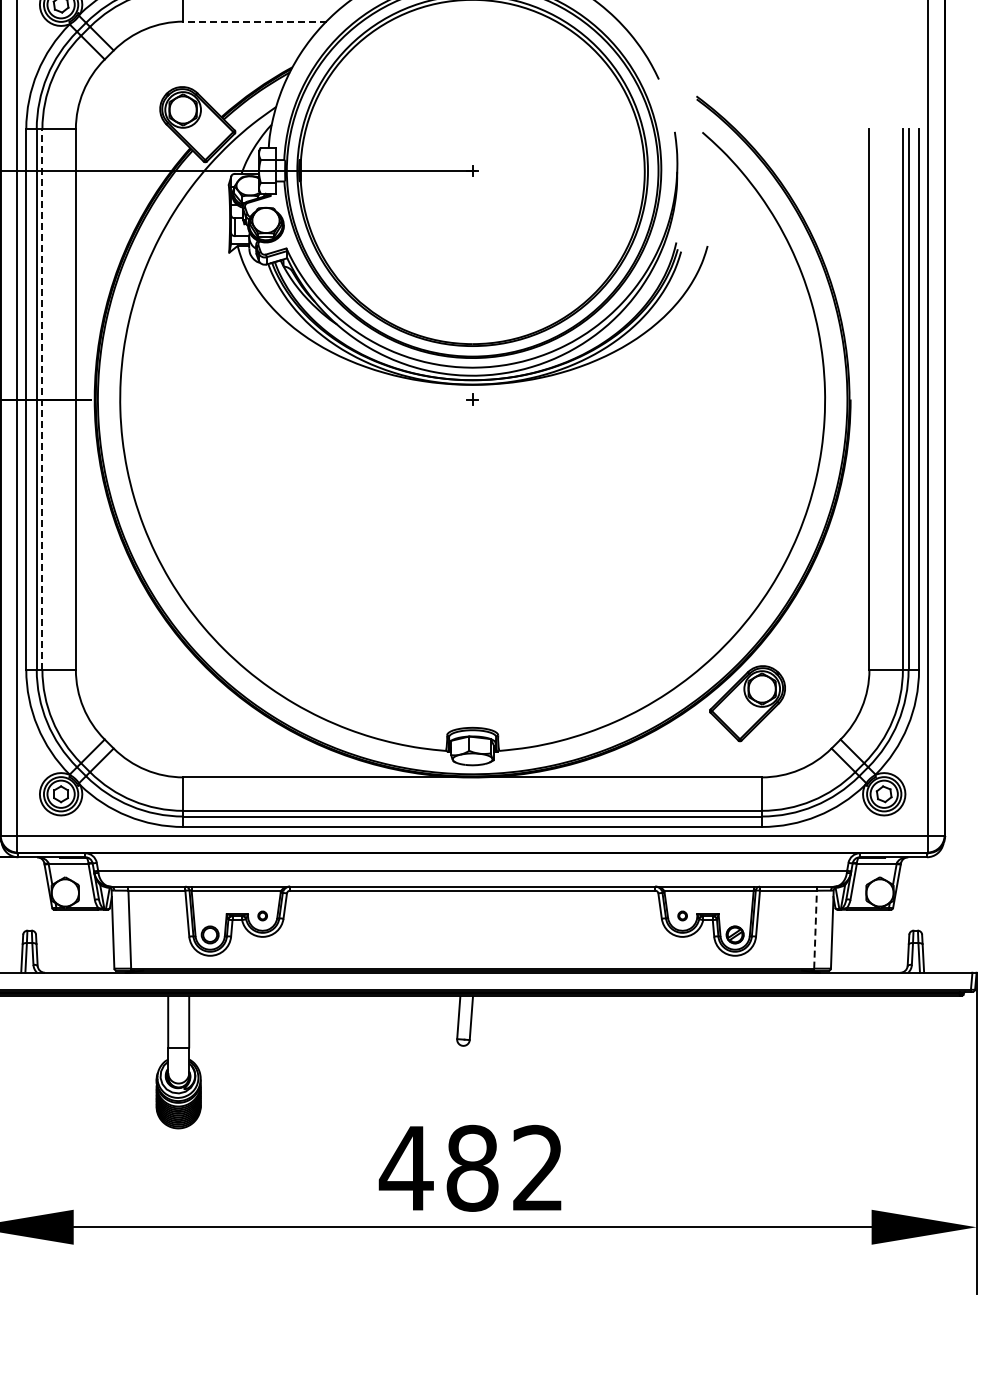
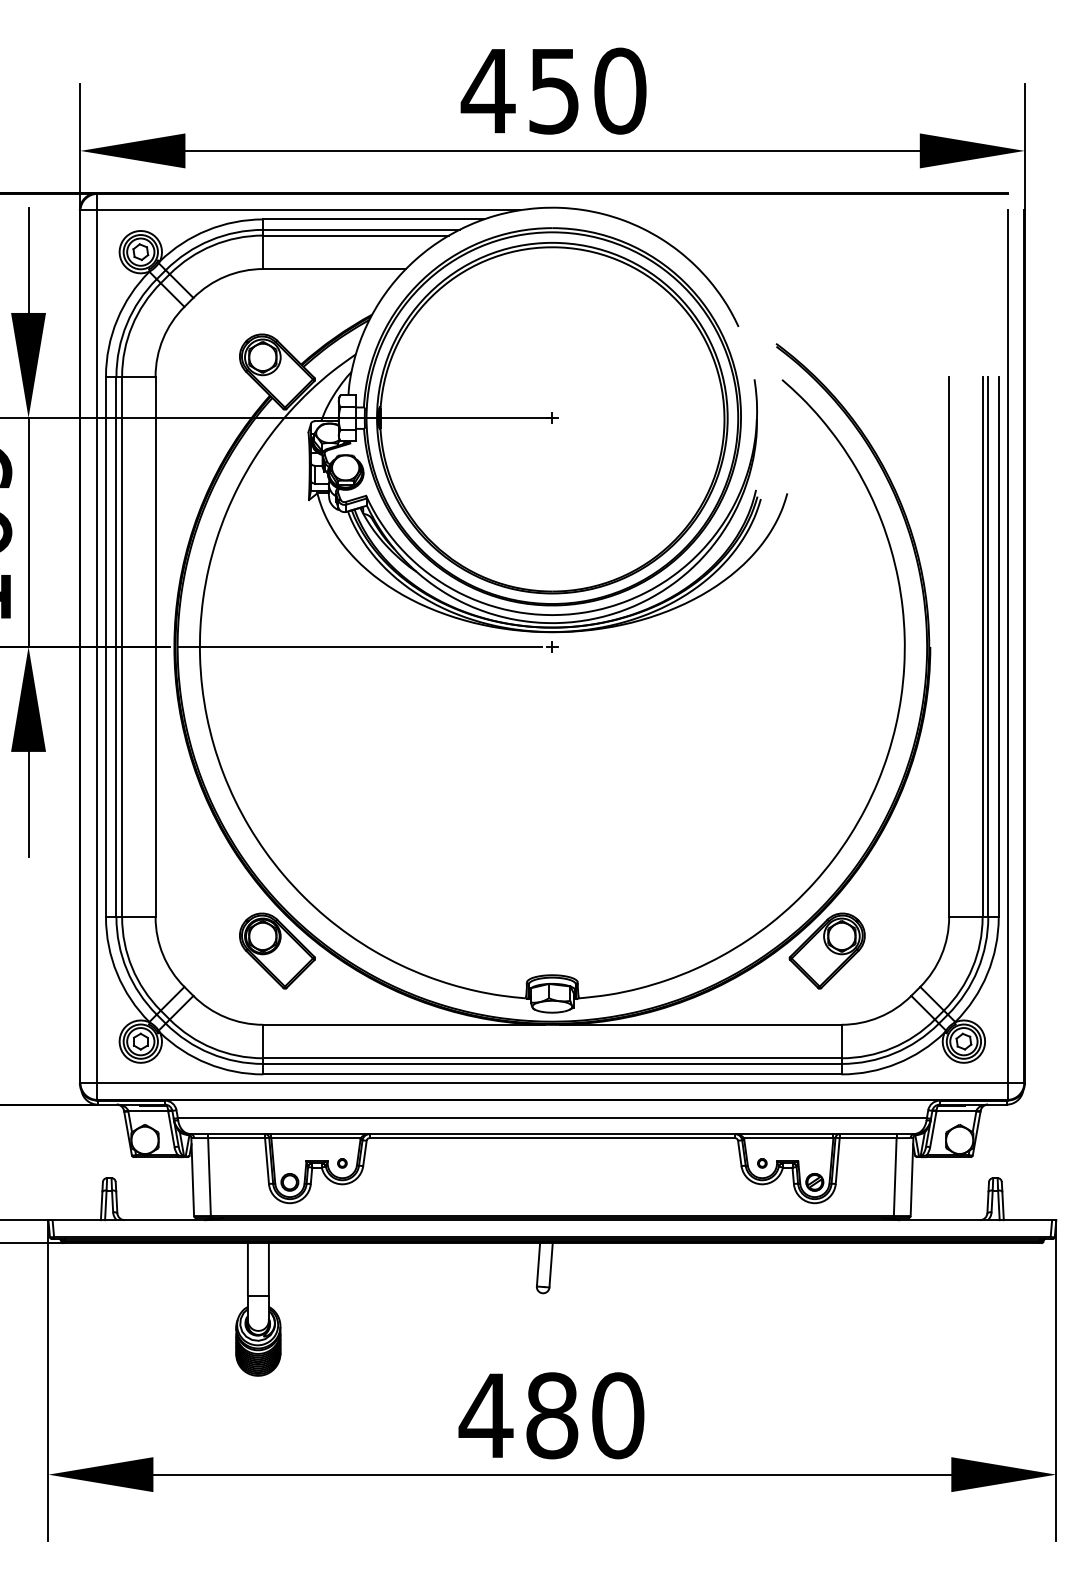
line: (254, 22) -> (334, 269), dashed -> solid
line: (42, 399) -> (122, 646), dashed -> solid
line: (279, 399) -> (359, 646), added
part: (197, 703) -> (277, 950), added
line: (815, 930) -> (895, 1177), dashed -> solid
text: (538, 1168) -> (618, 1415), 482 -> 480

